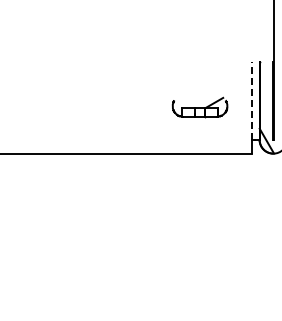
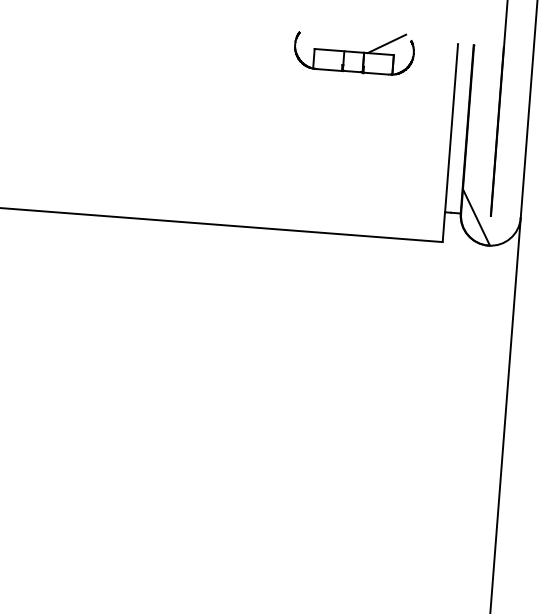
line: (252, 101) -> (451, 128), dashed -> solid
part: (199, 107) -> (353, 51), moved

